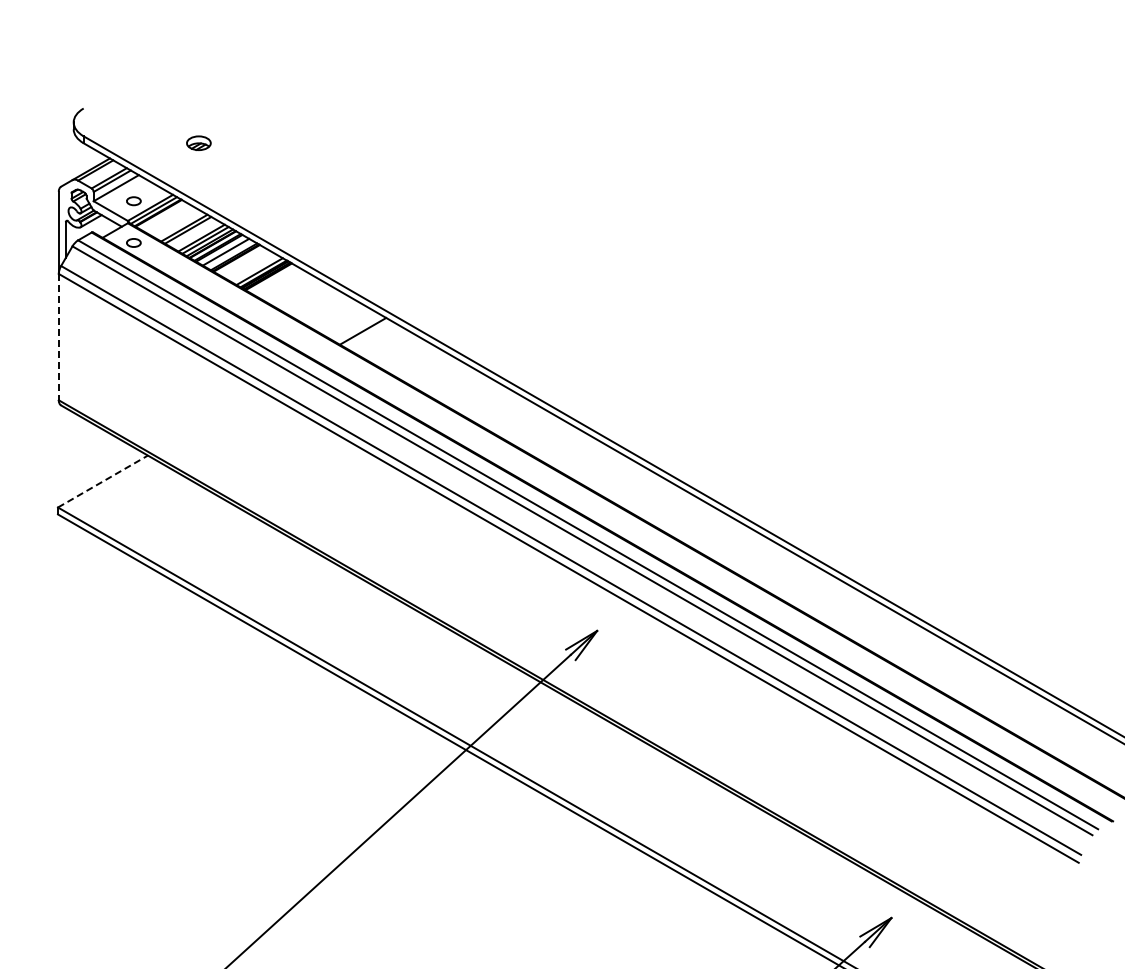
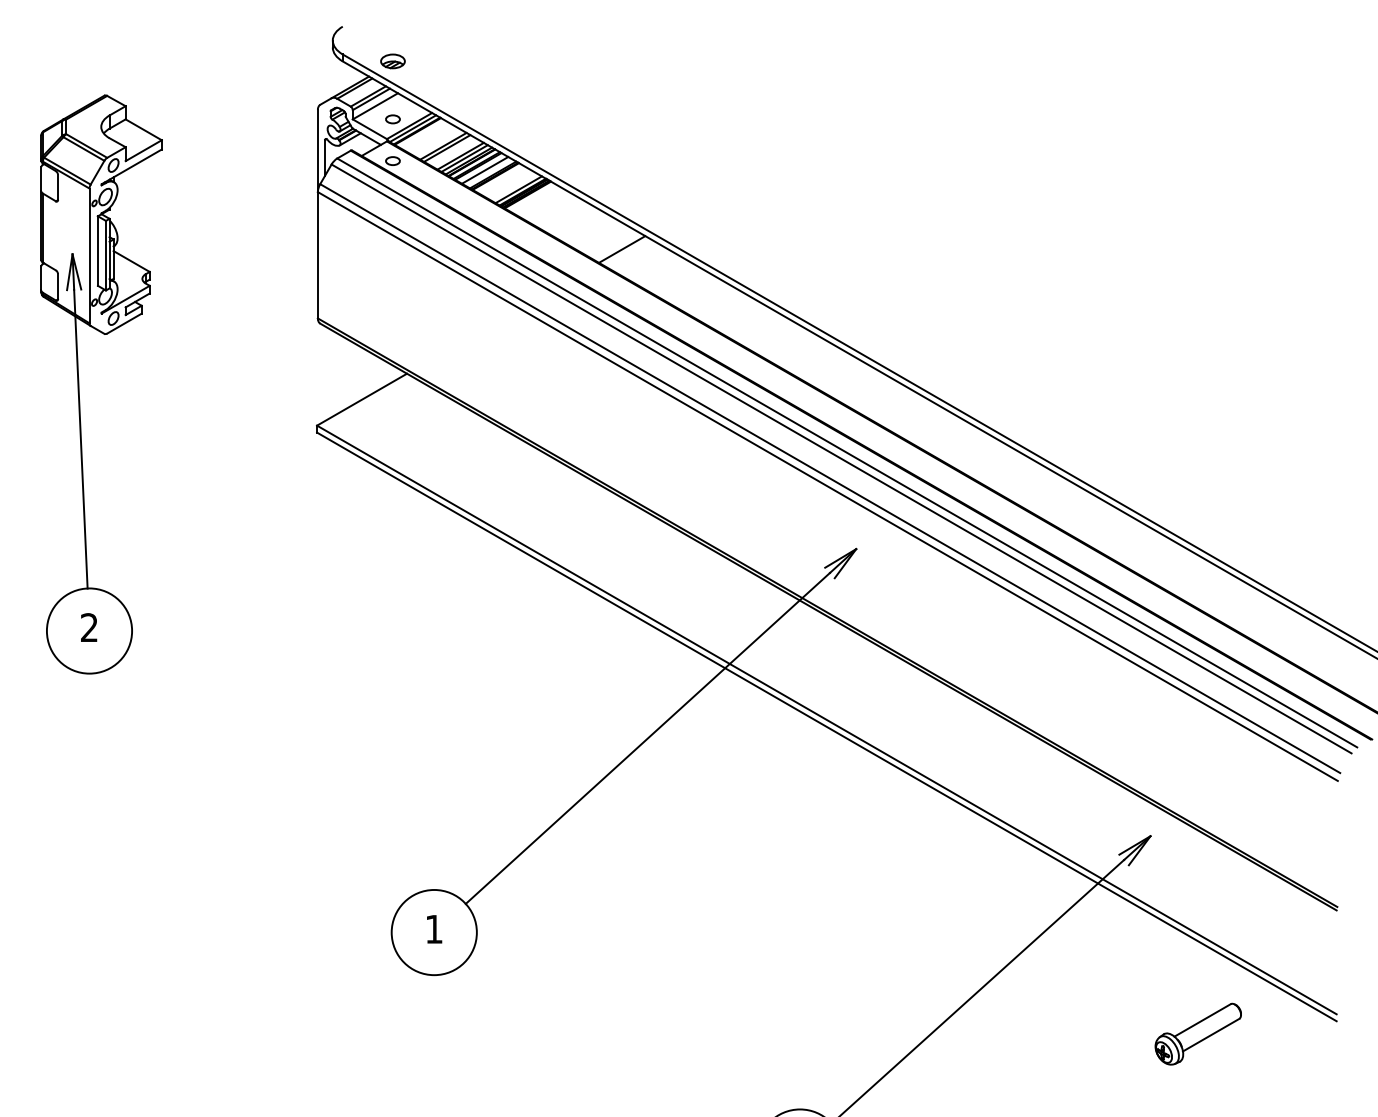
part: (198, 143) -> (392, 61), moved
line: (58, 337) -> (317, 255), dashed -> solid
line: (103, 481) -> (362, 399), dashed -> solid

